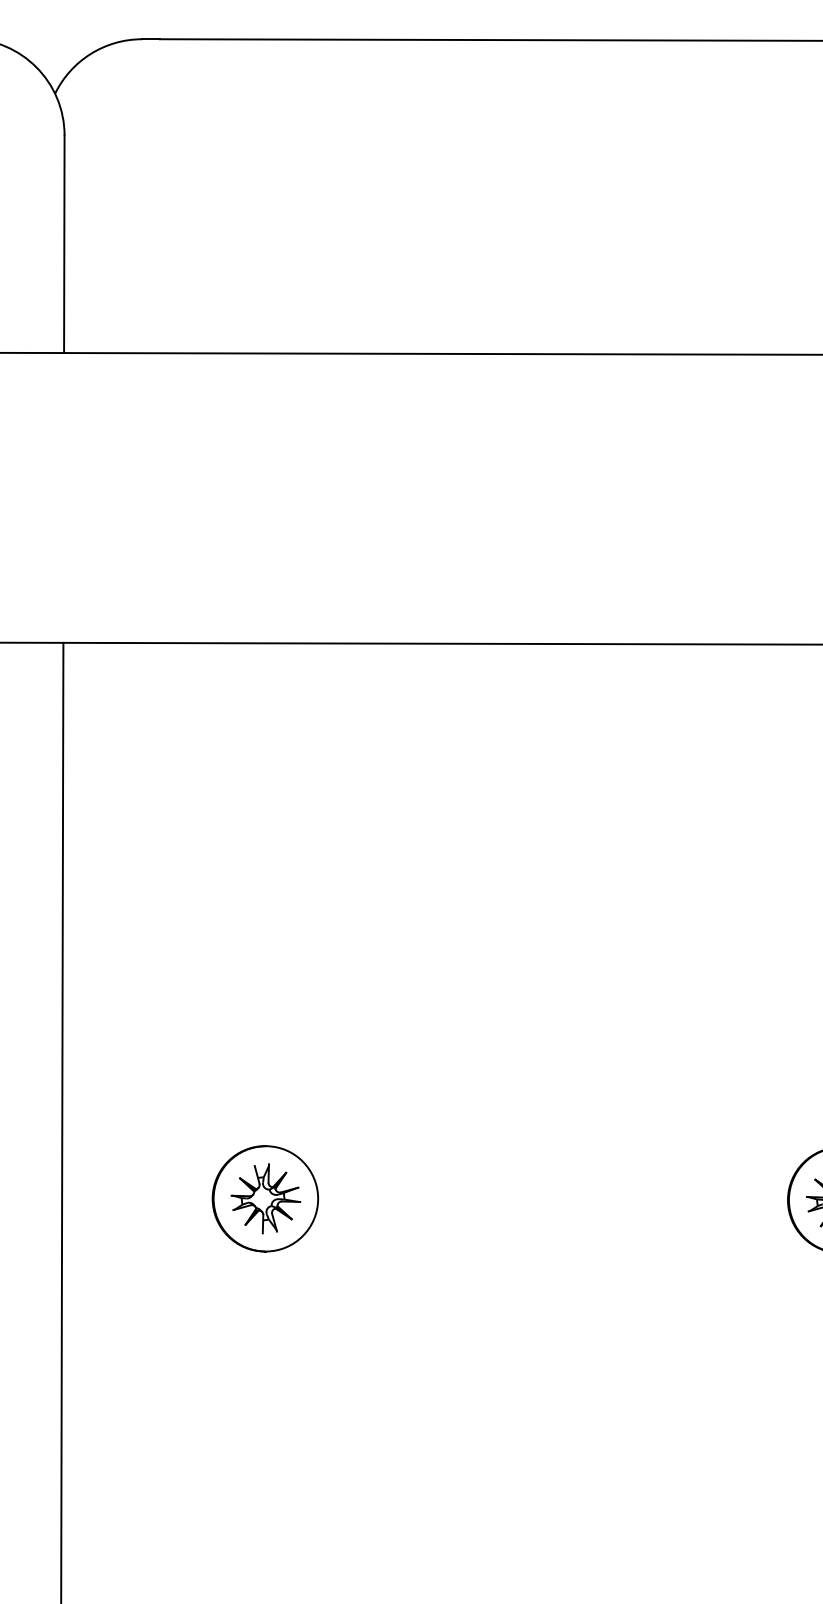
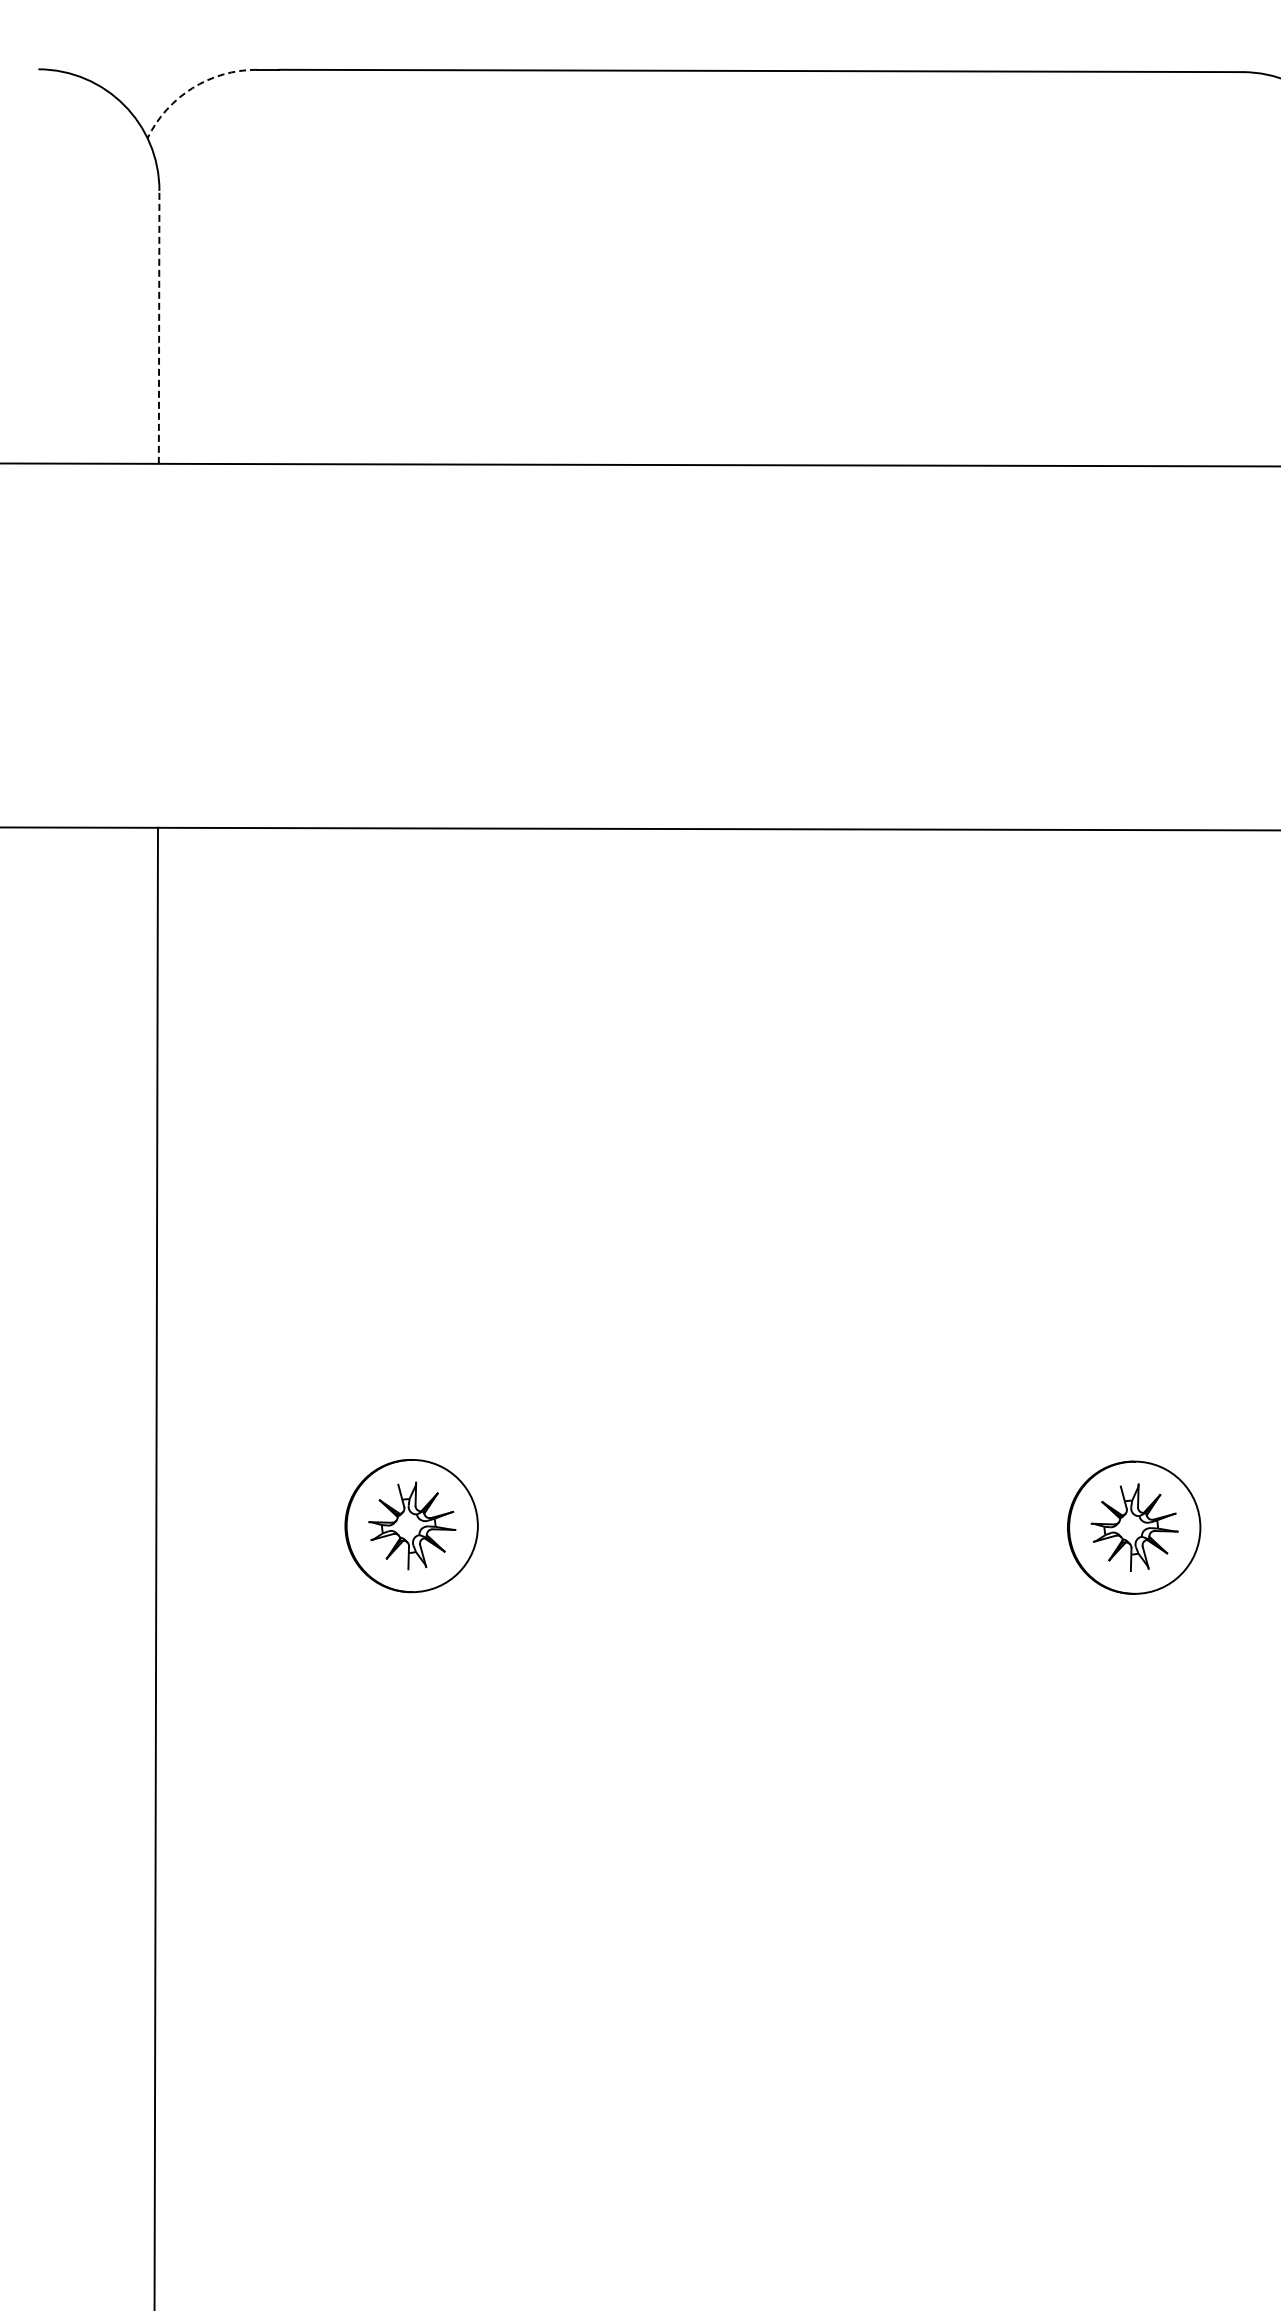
arc: (90, 54) -> (192, 88), solid -> dashed
line: (64, 243) -> (159, 326), solid -> dashed

